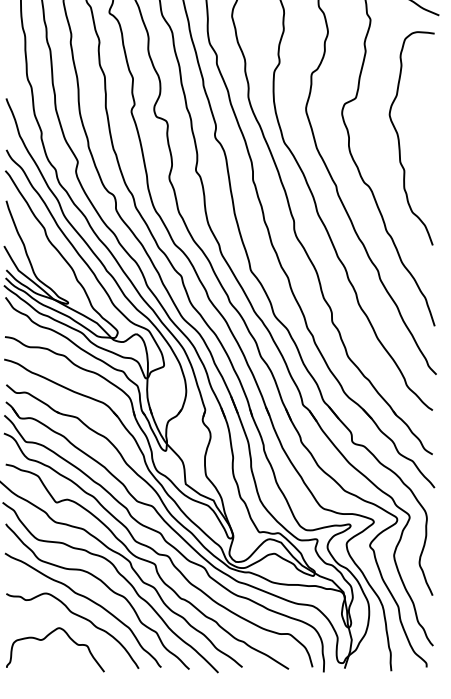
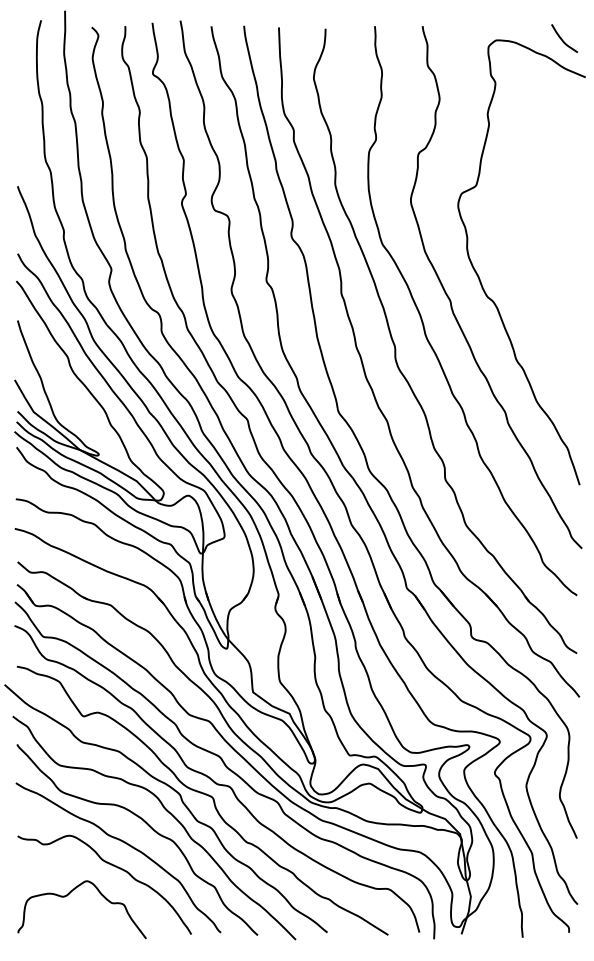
curve: (399, 139) -> (533, 239), removed

